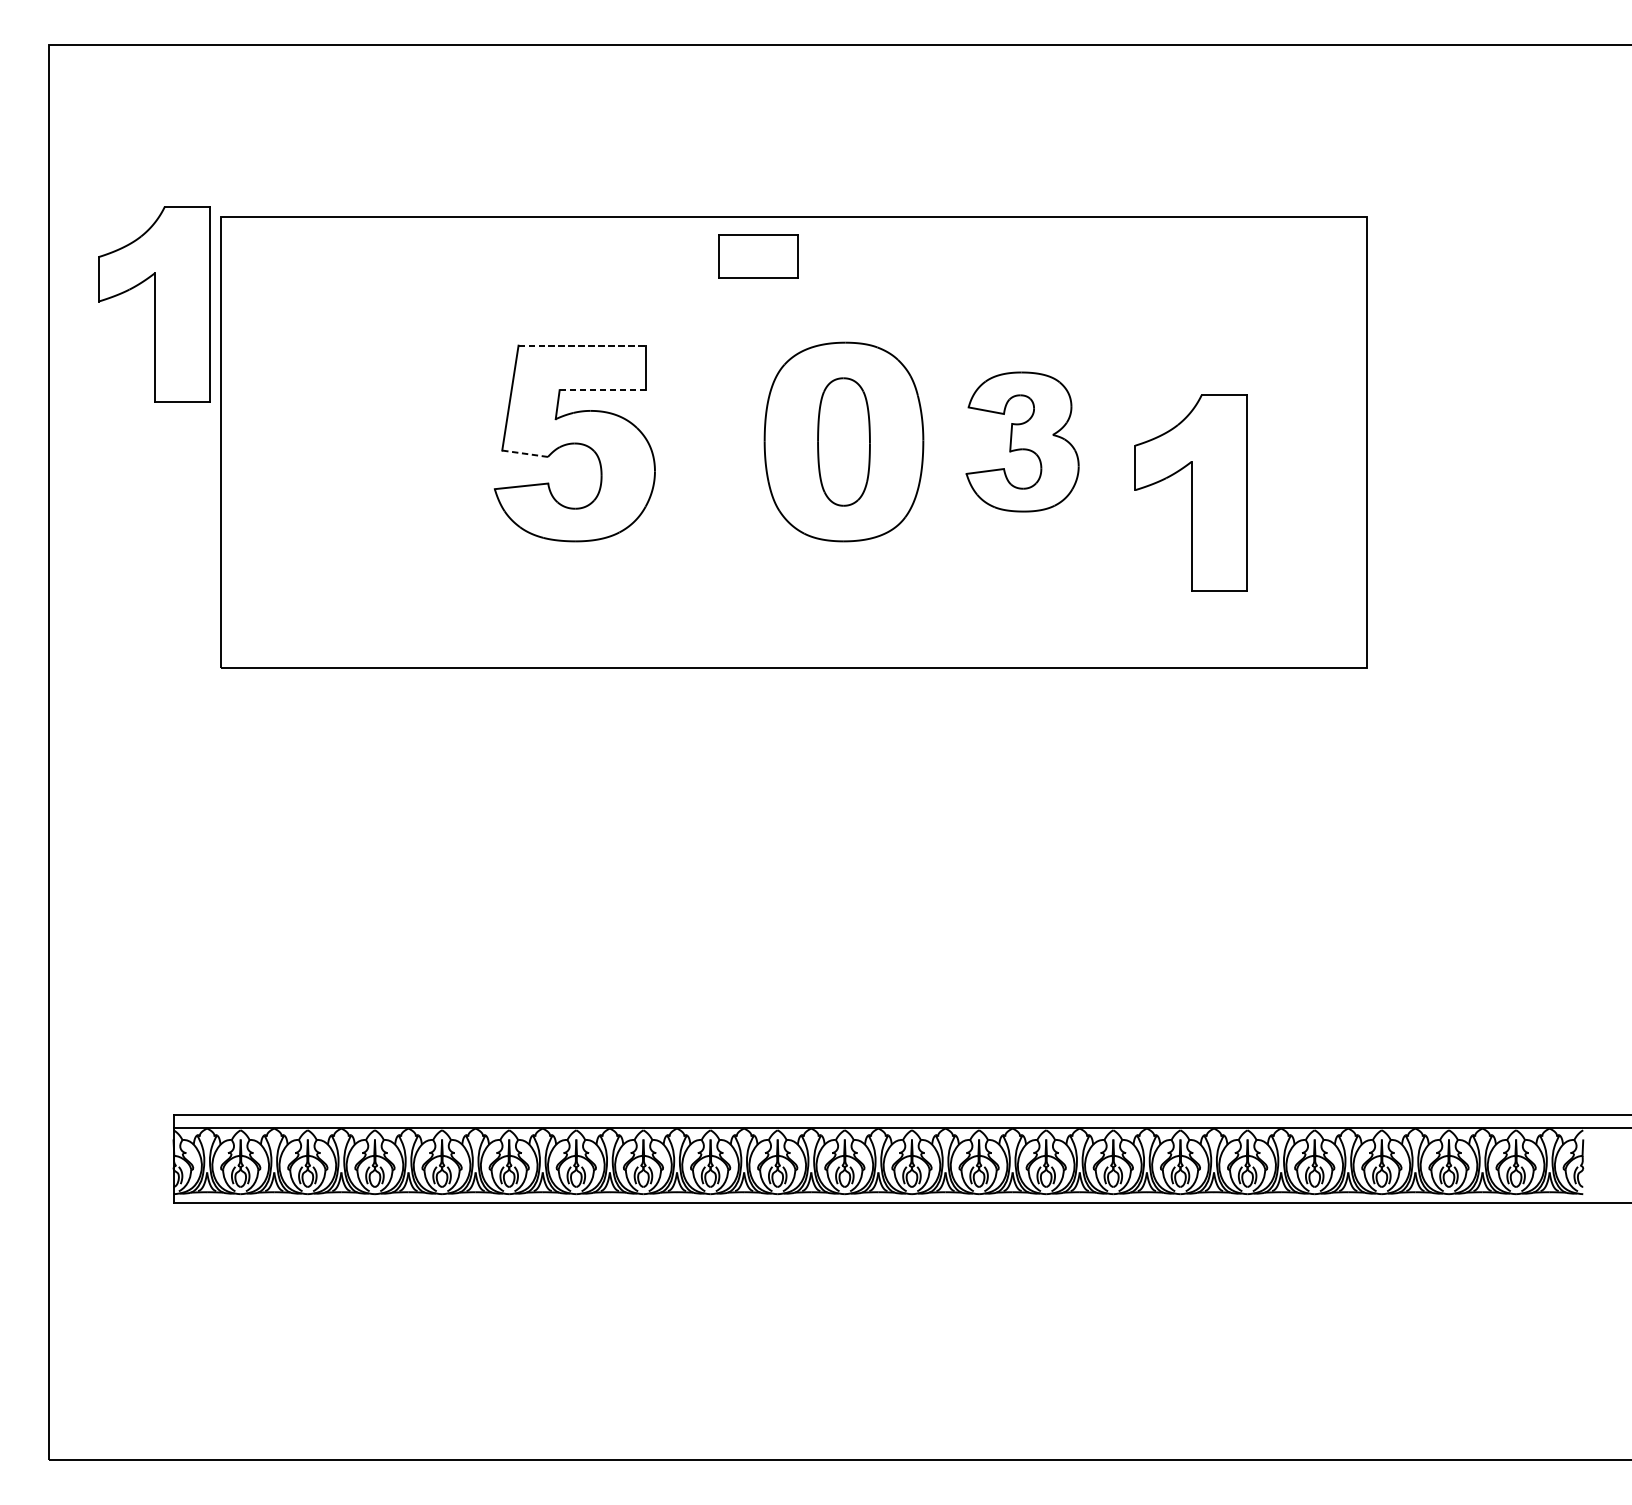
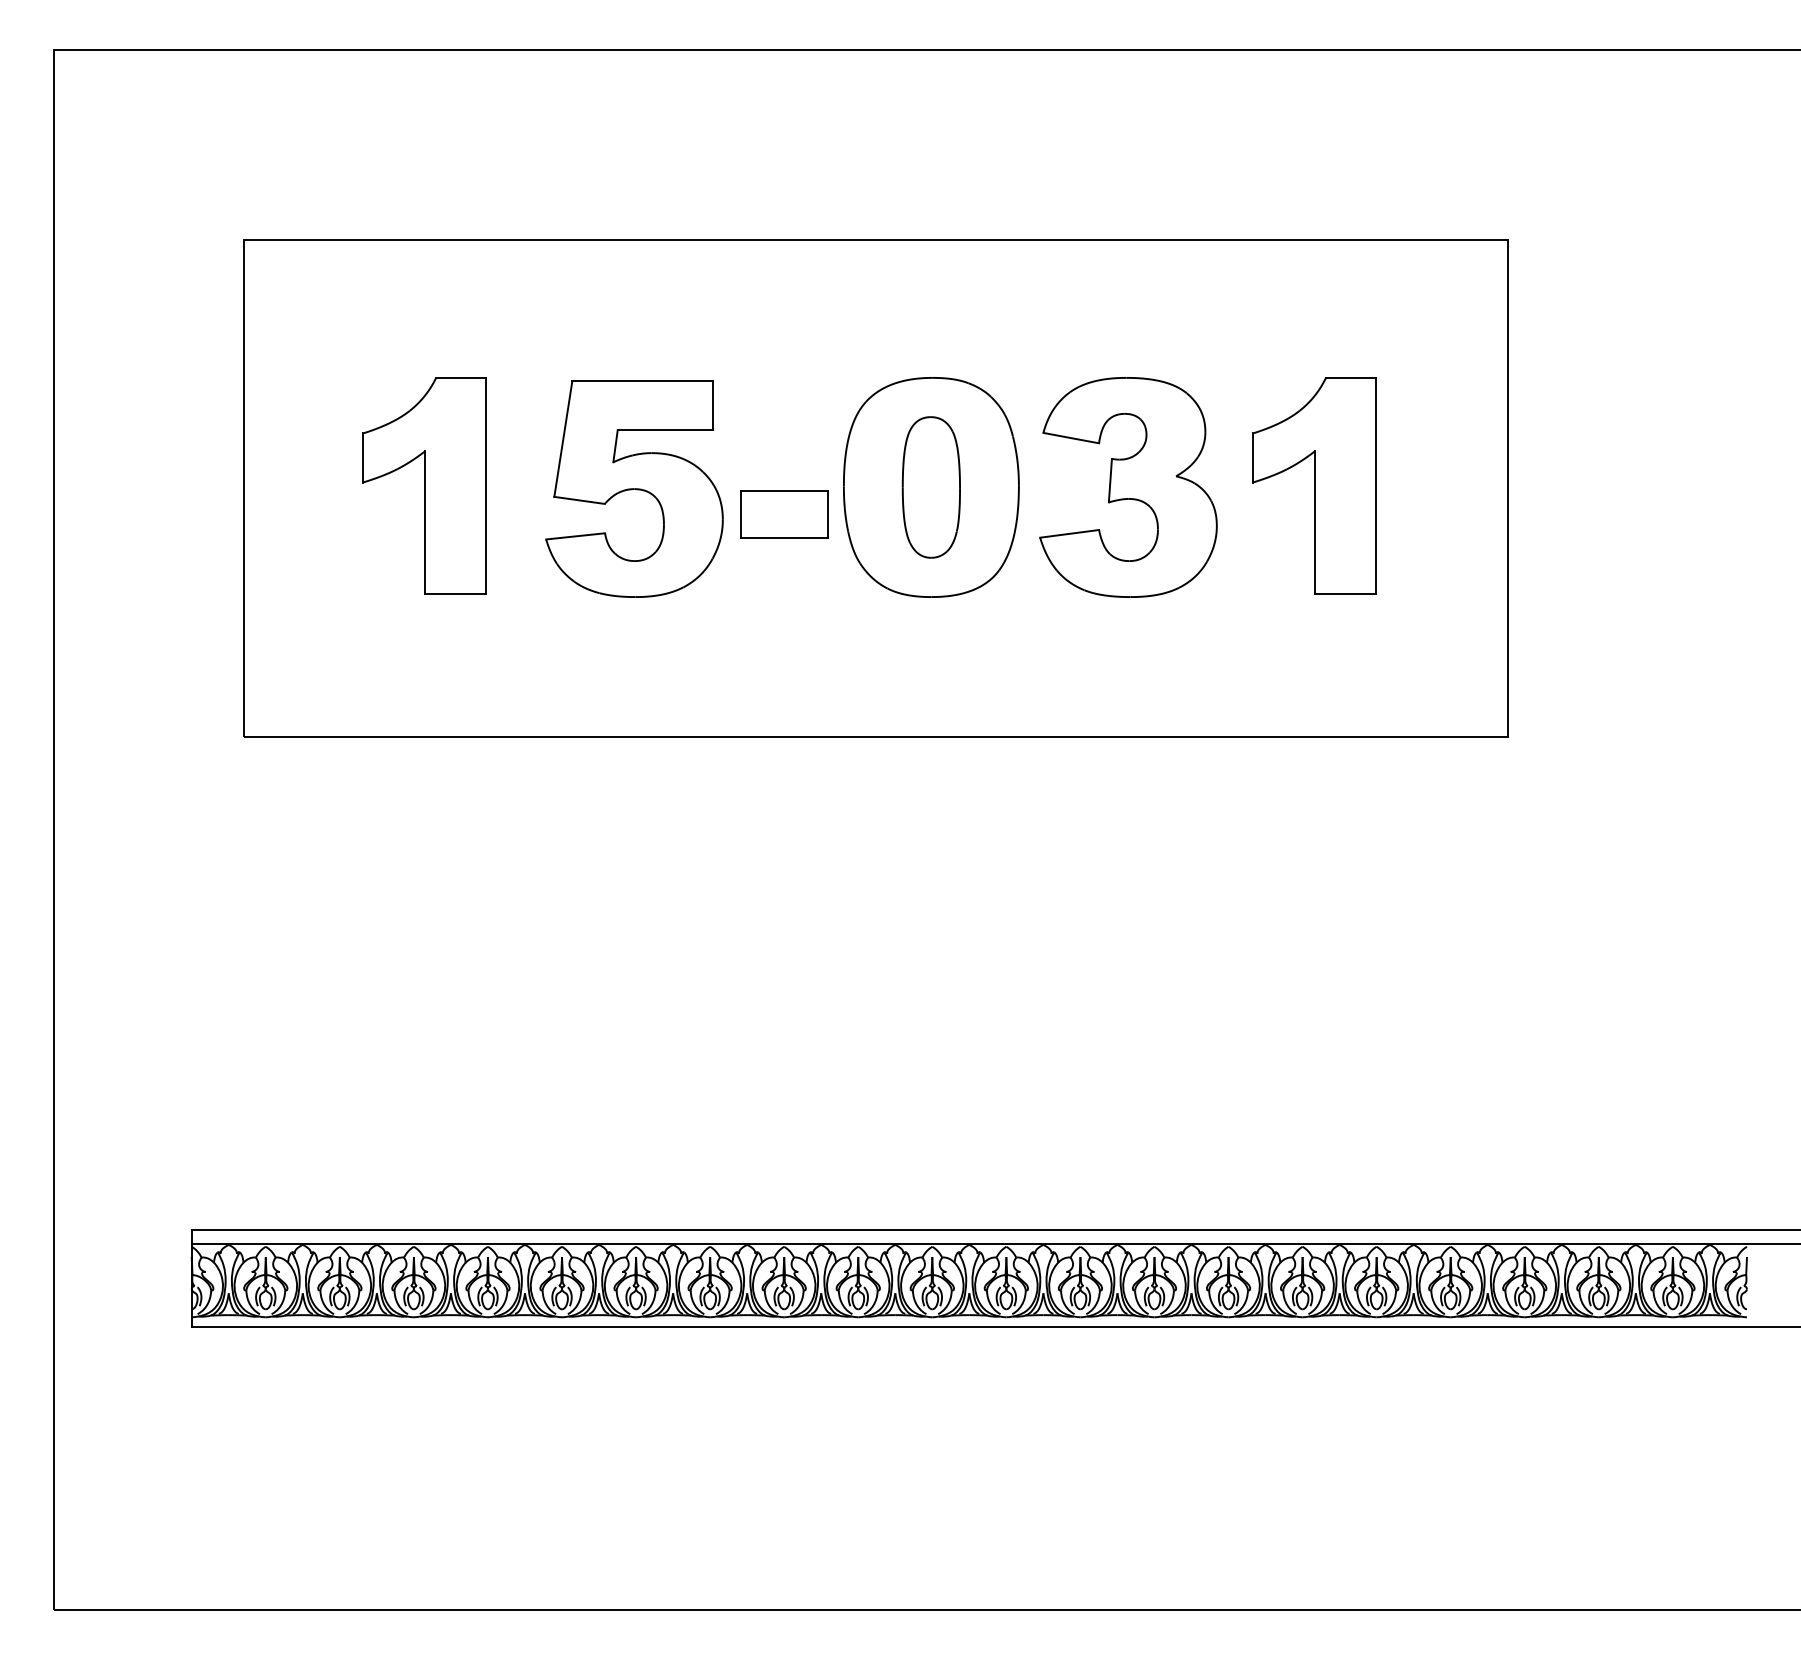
part: (758, 256) -> (784, 514), moved
part: (154, 304) -> (424, 485), moved
line: (583, 345) -> (643, 381), dashed -> solid
line: (602, 390) -> (665, 430), dashed -> solid
part: (1022, 442) -> (1128, 487), size x1.43
line: (525, 453) -> (579, 500), dashed -> solid
part: (1191, 492) -> (1314, 485), moved

